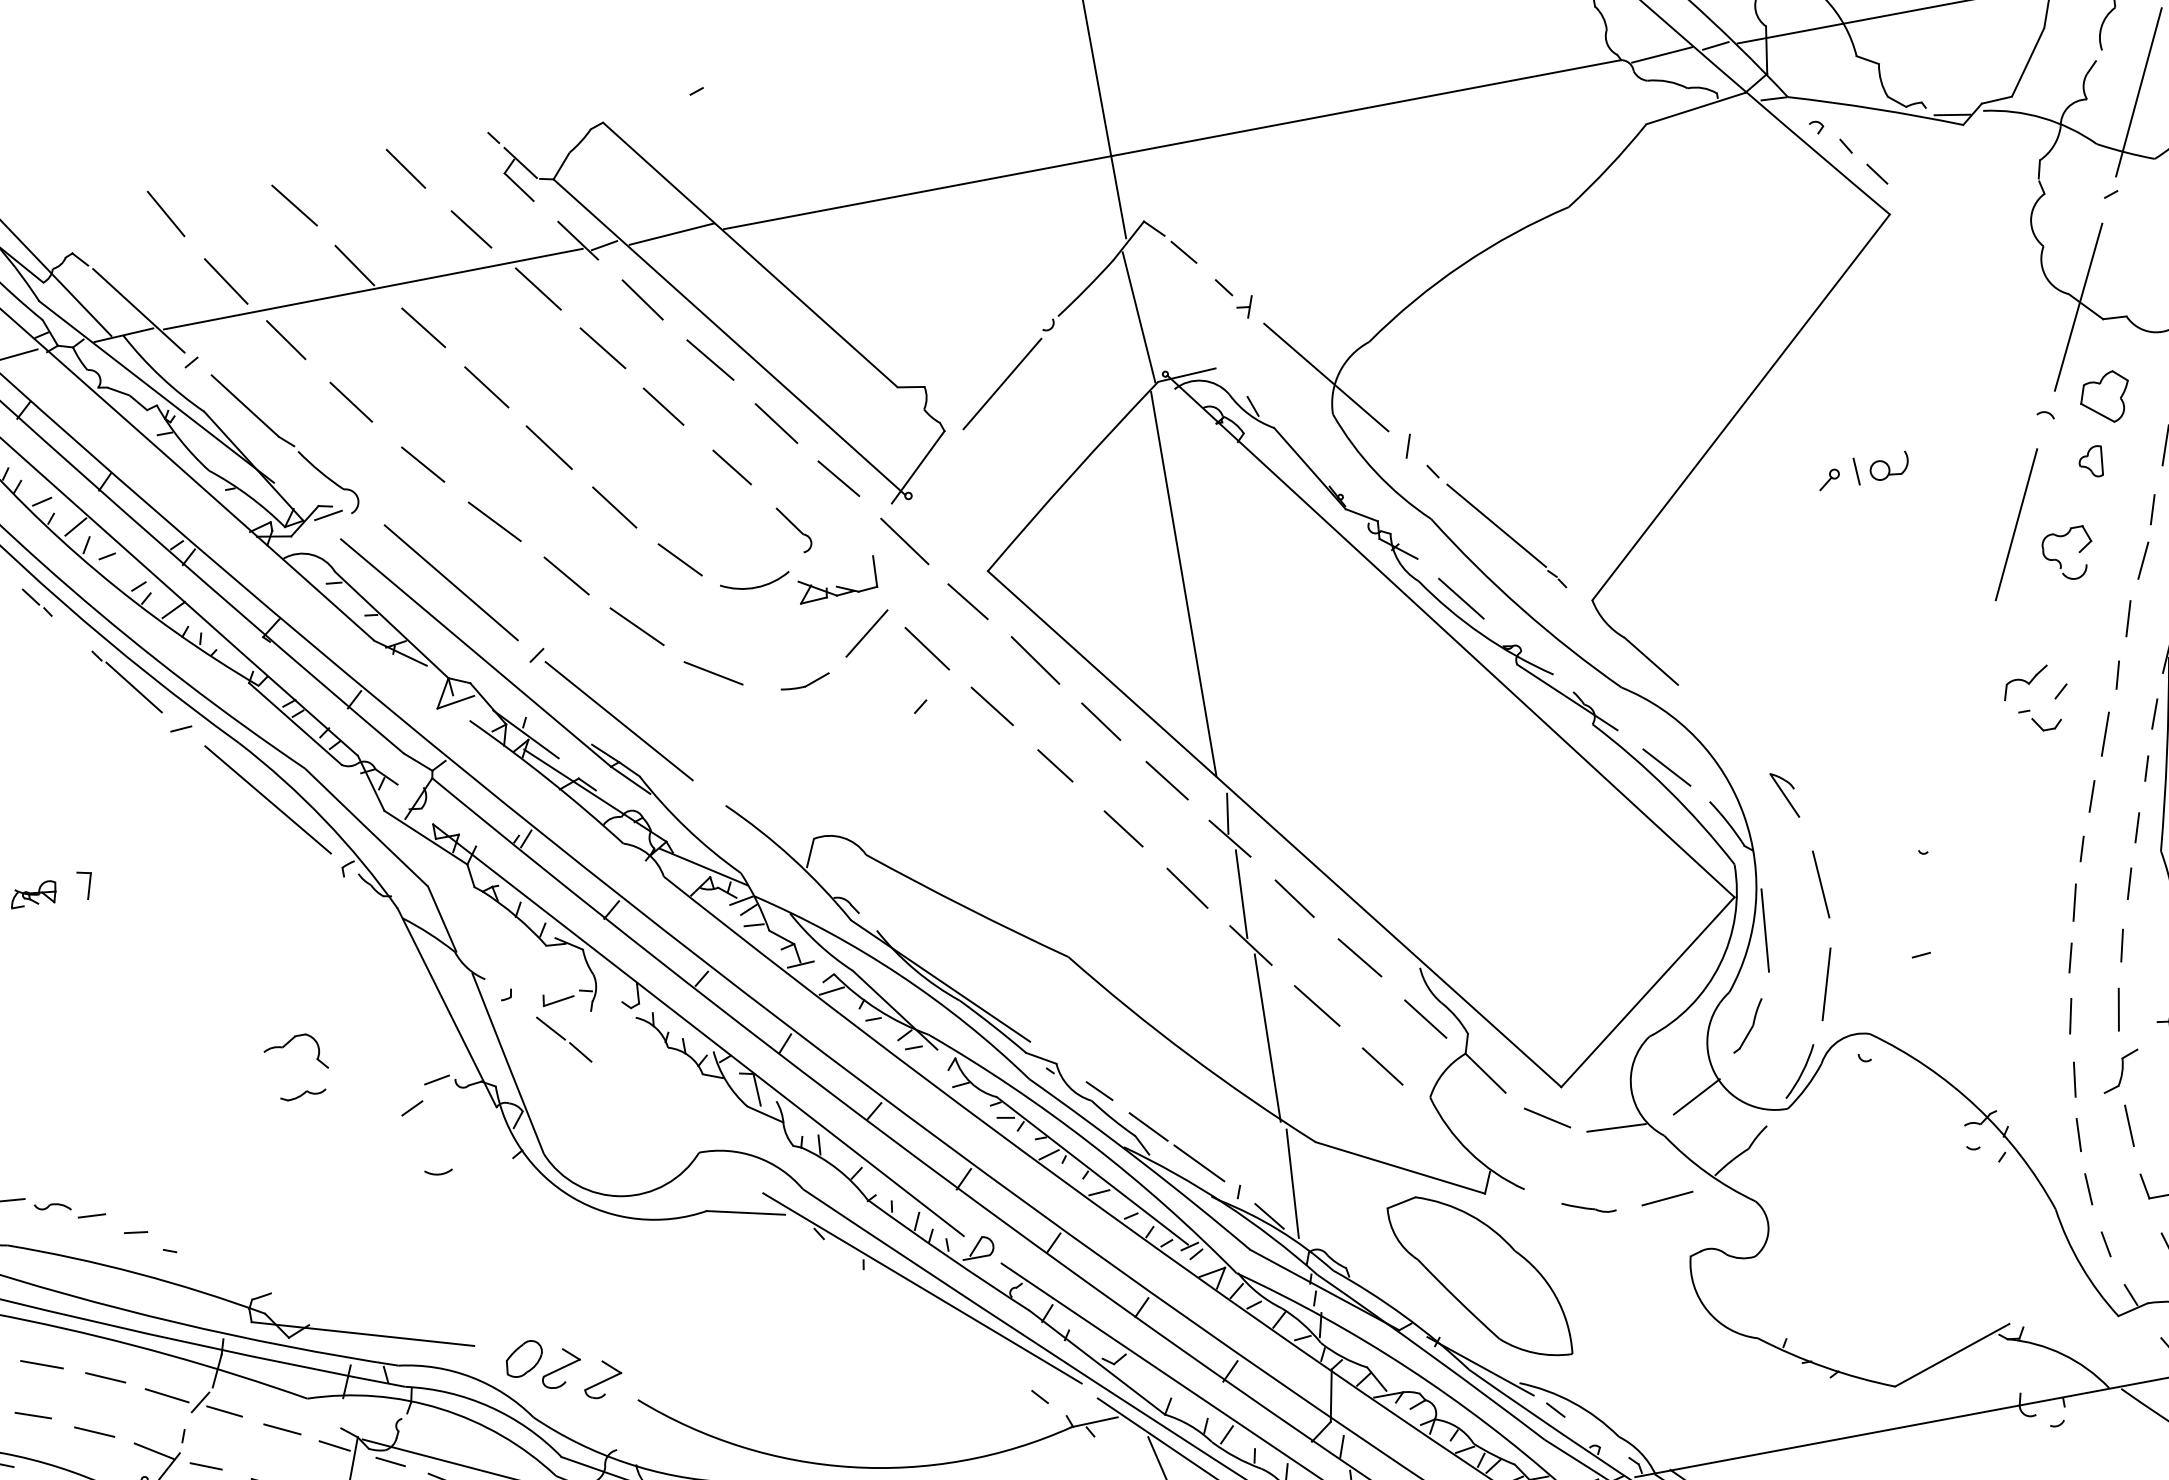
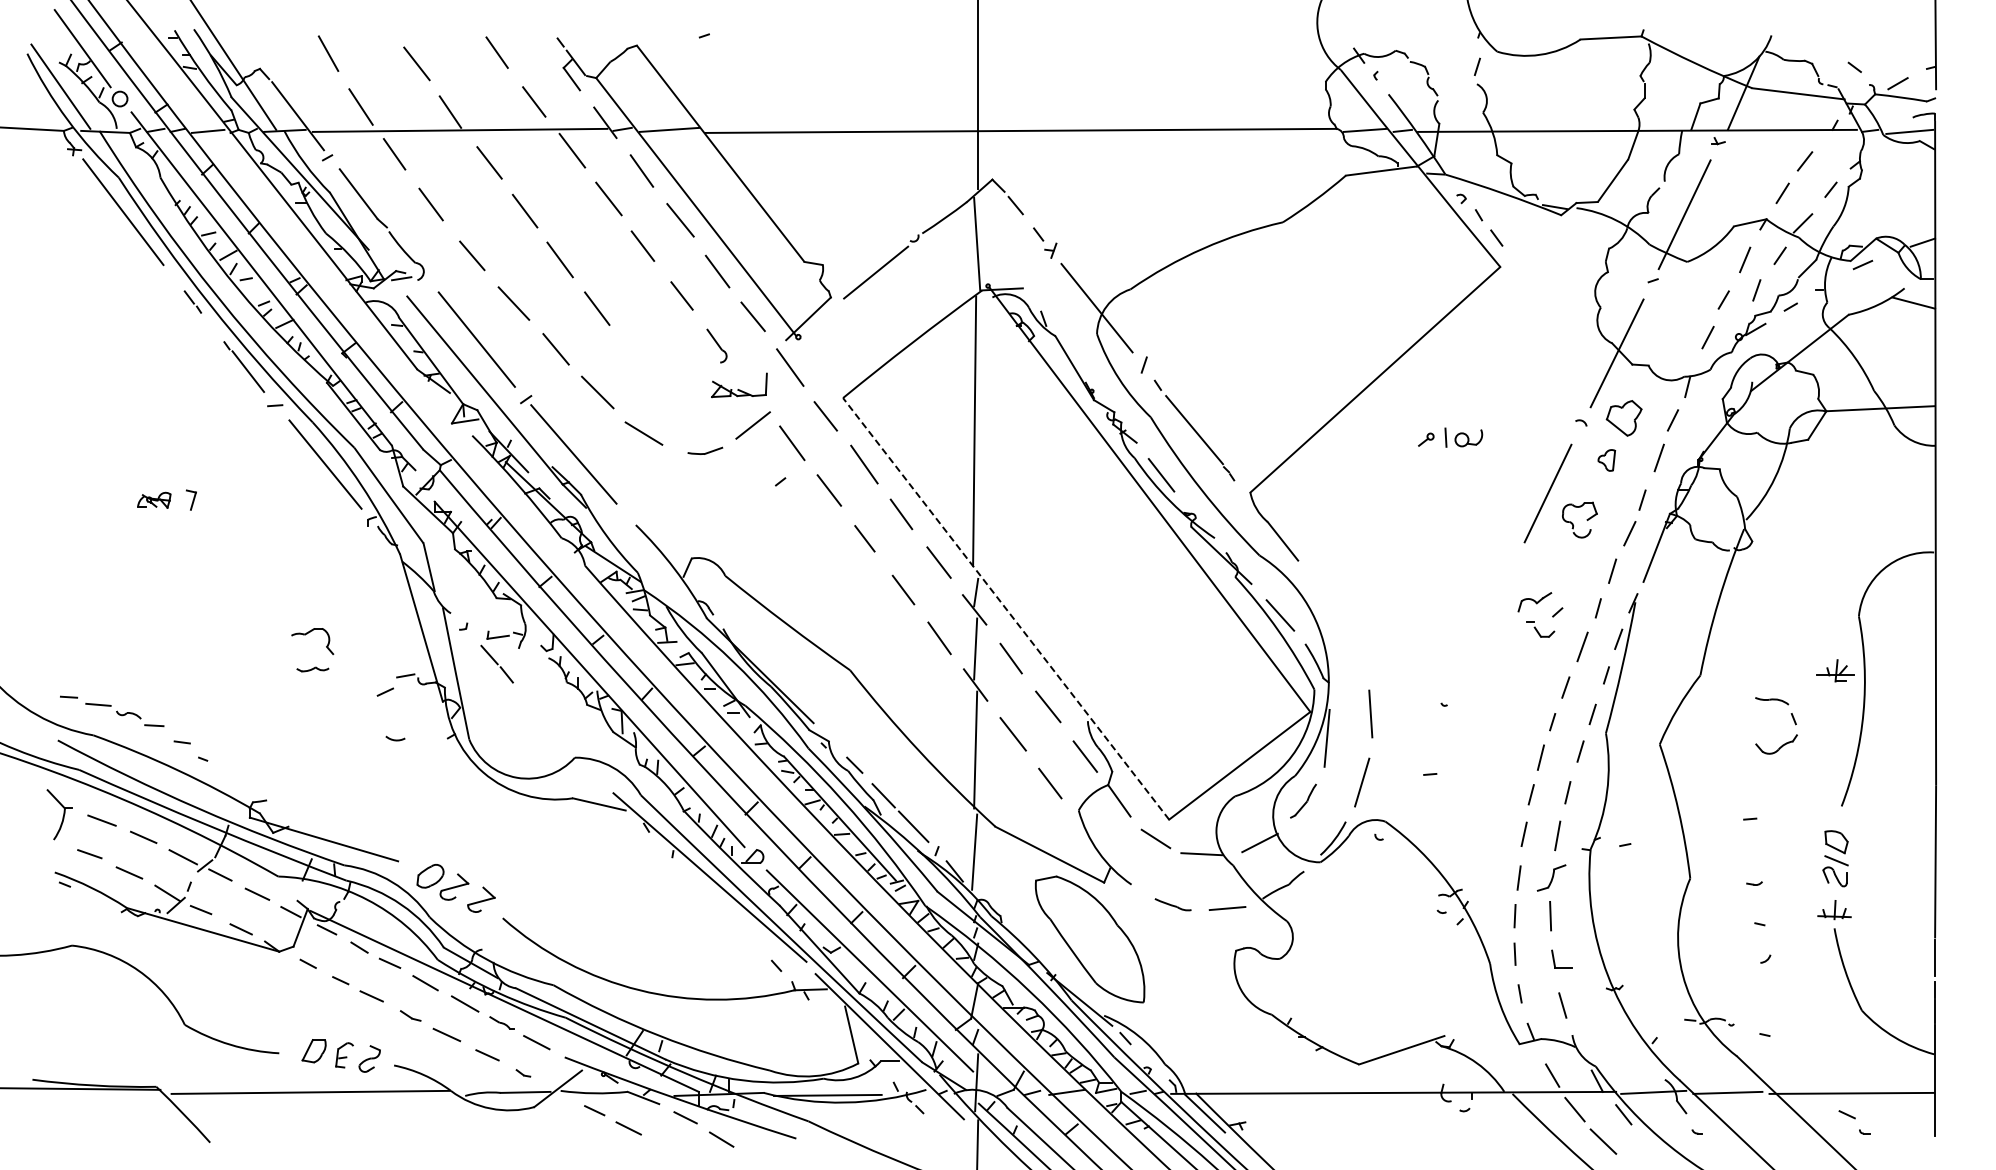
line: (680, 560) -> (635, 352), removed
arc: (755, 586) -> (683, 379), removed
part: (1785, 794) -> (1357, 648), removed
line: (1273, 828) -> (1005, 608), solid -> dashed

